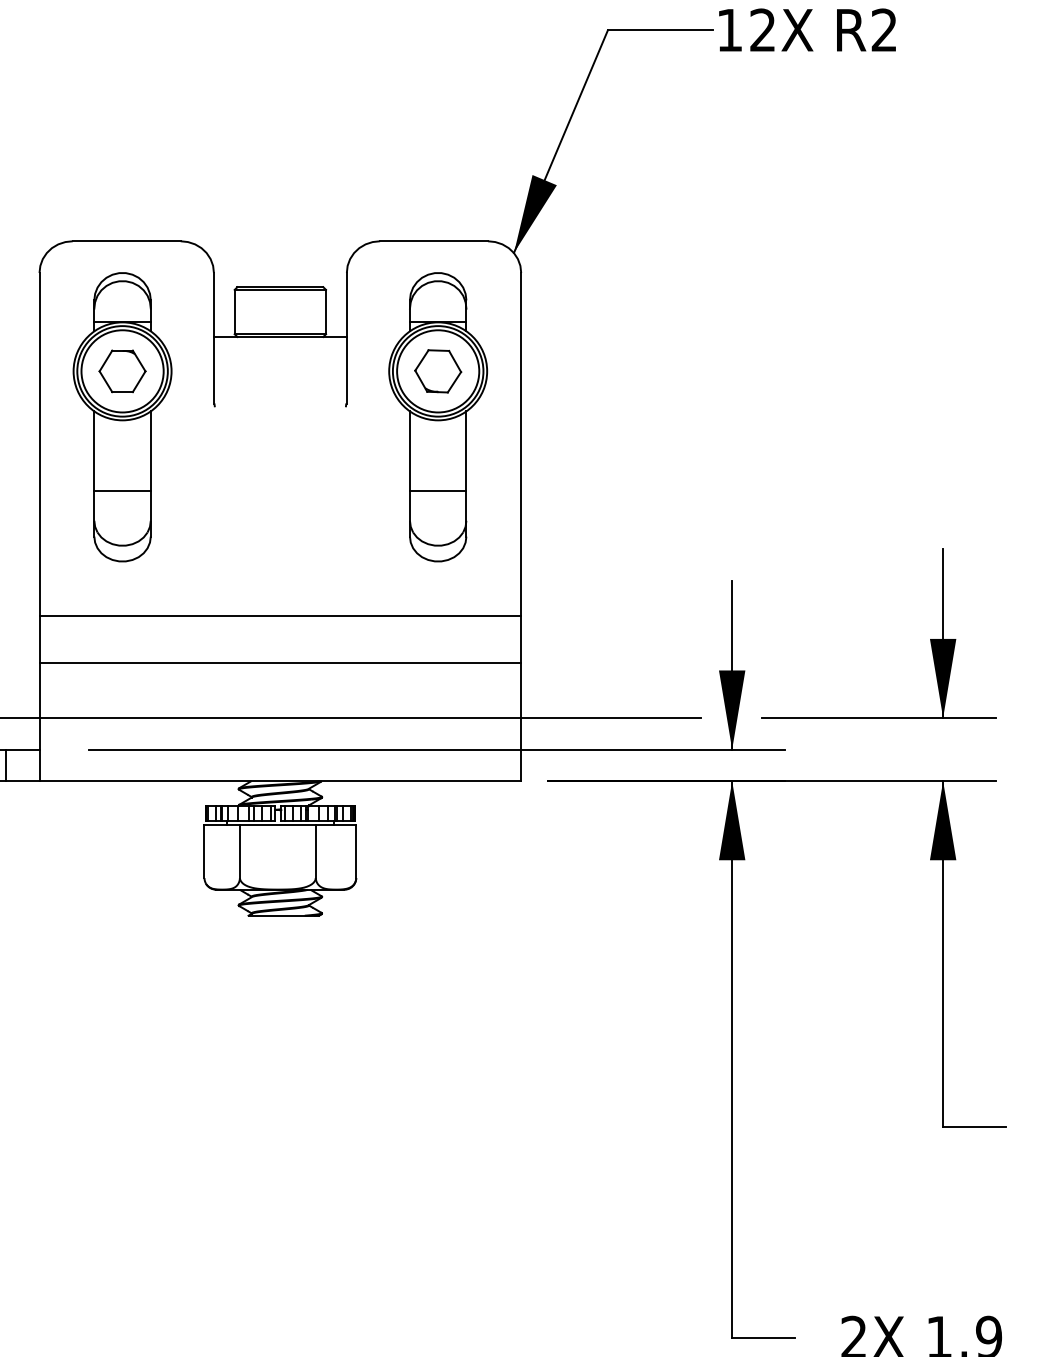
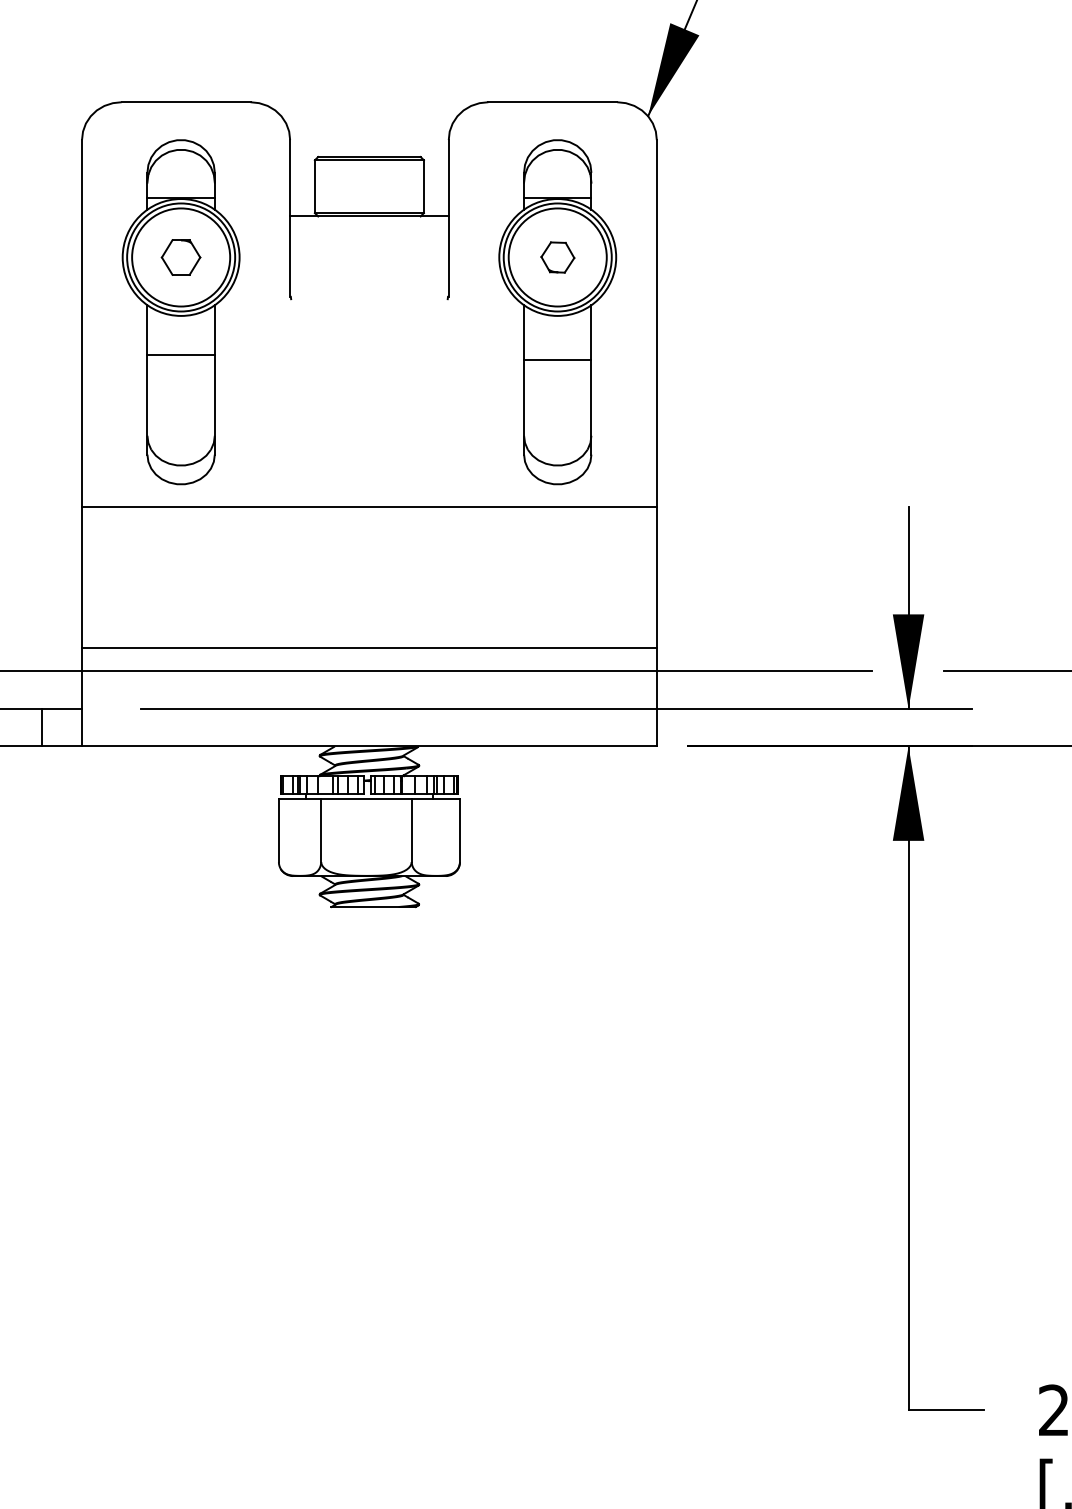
part: (122, 371) -> (181, 257), size x0.7
part: (438, 371) -> (558, 257), size x0.6
line: (122, 491) -> (181, 355), moved
line: (437, 491) -> (556, 360), moved
line: (280, 615) -> (369, 507), moved
line: (280, 663) -> (369, 647), moved

